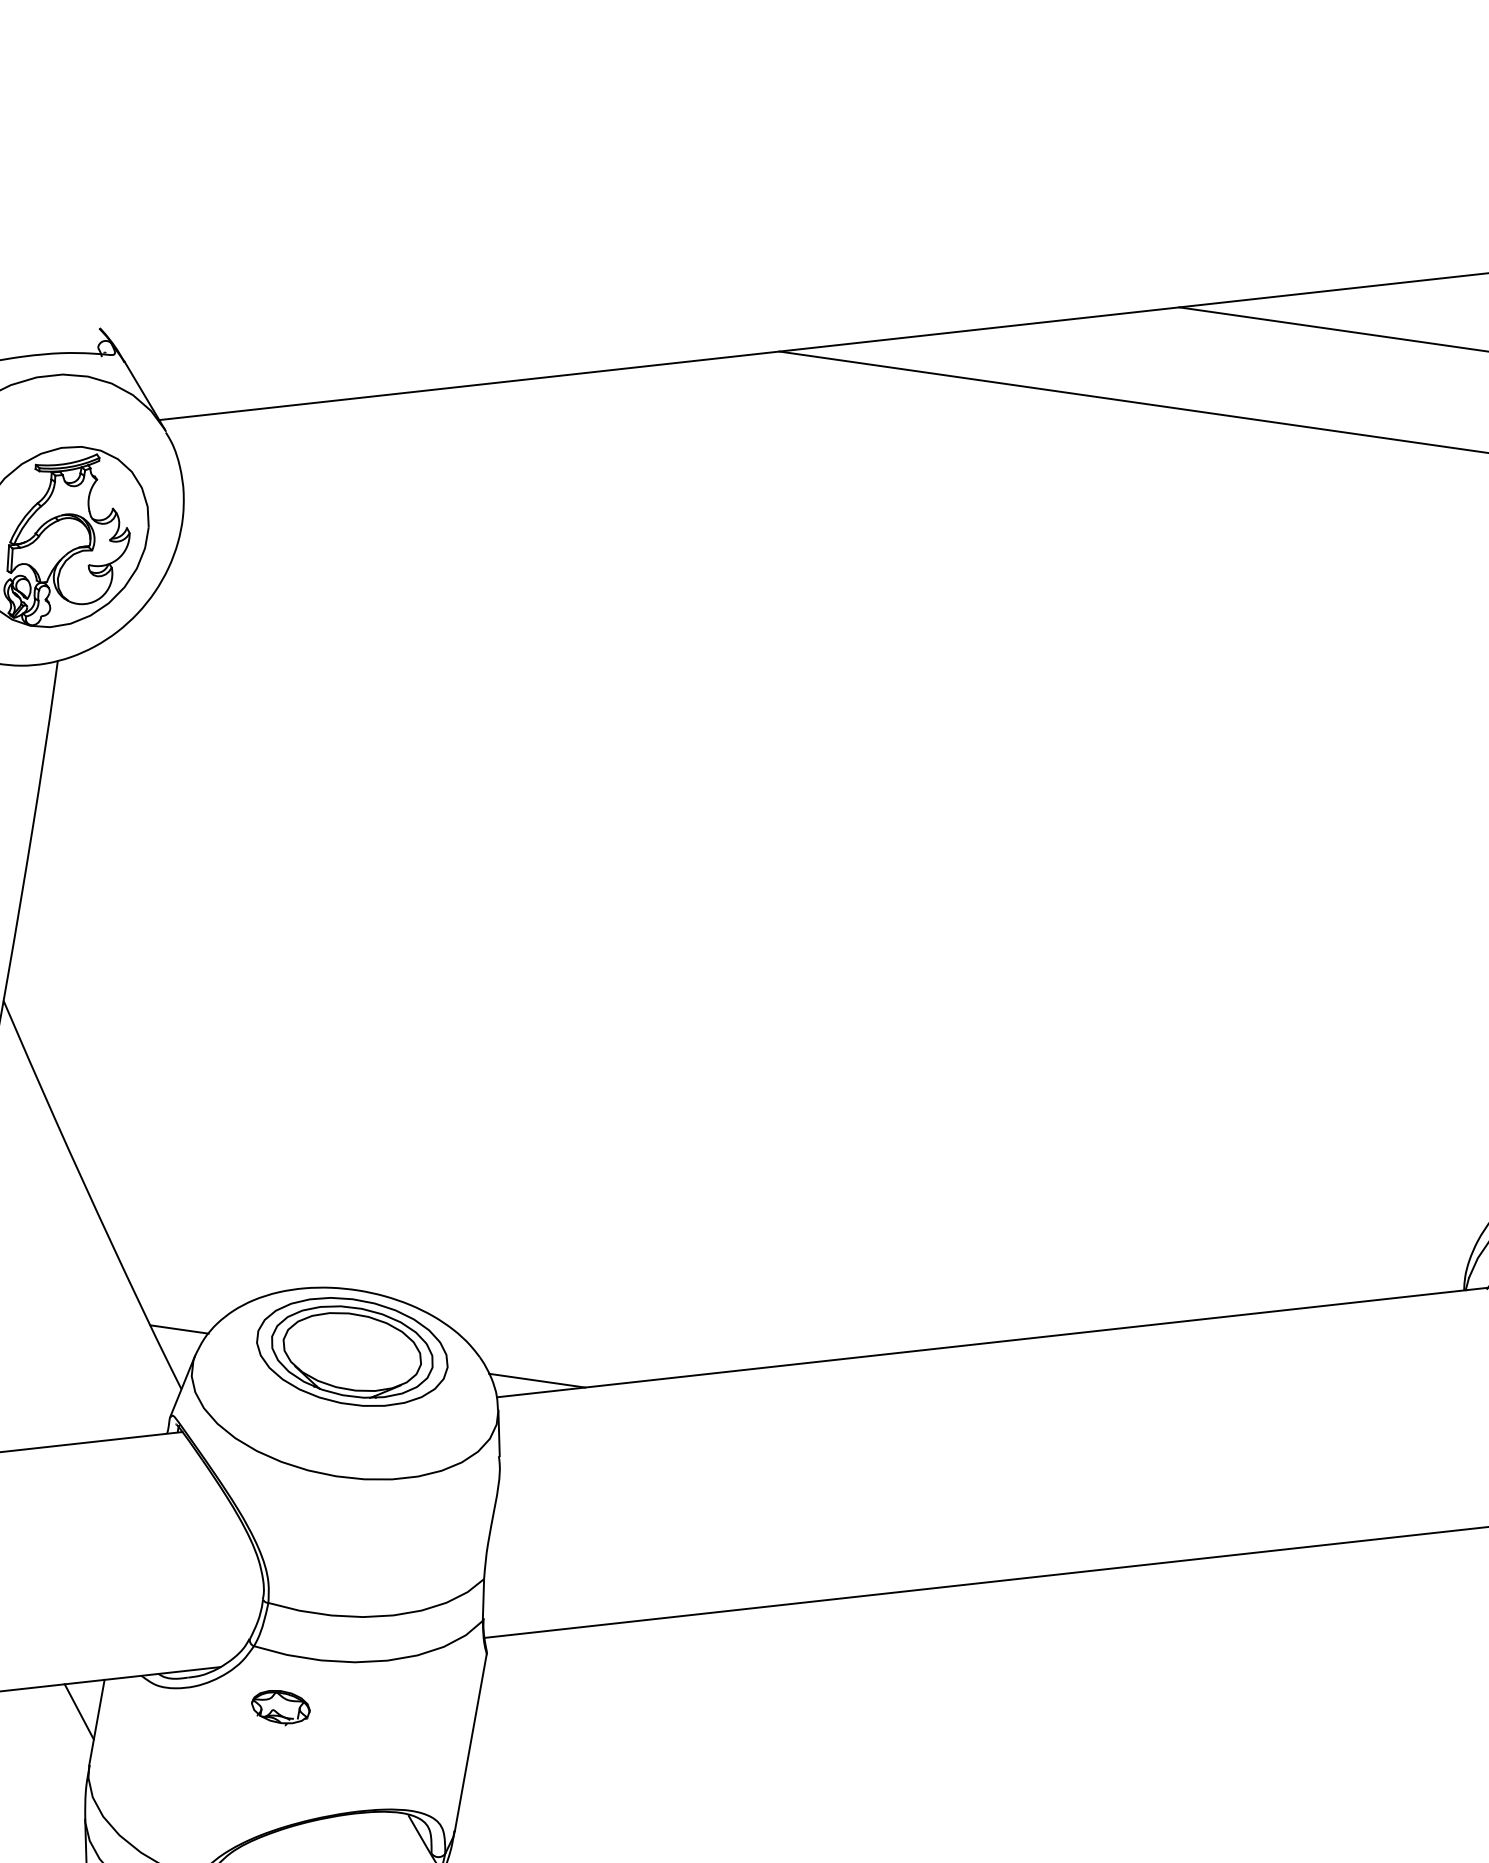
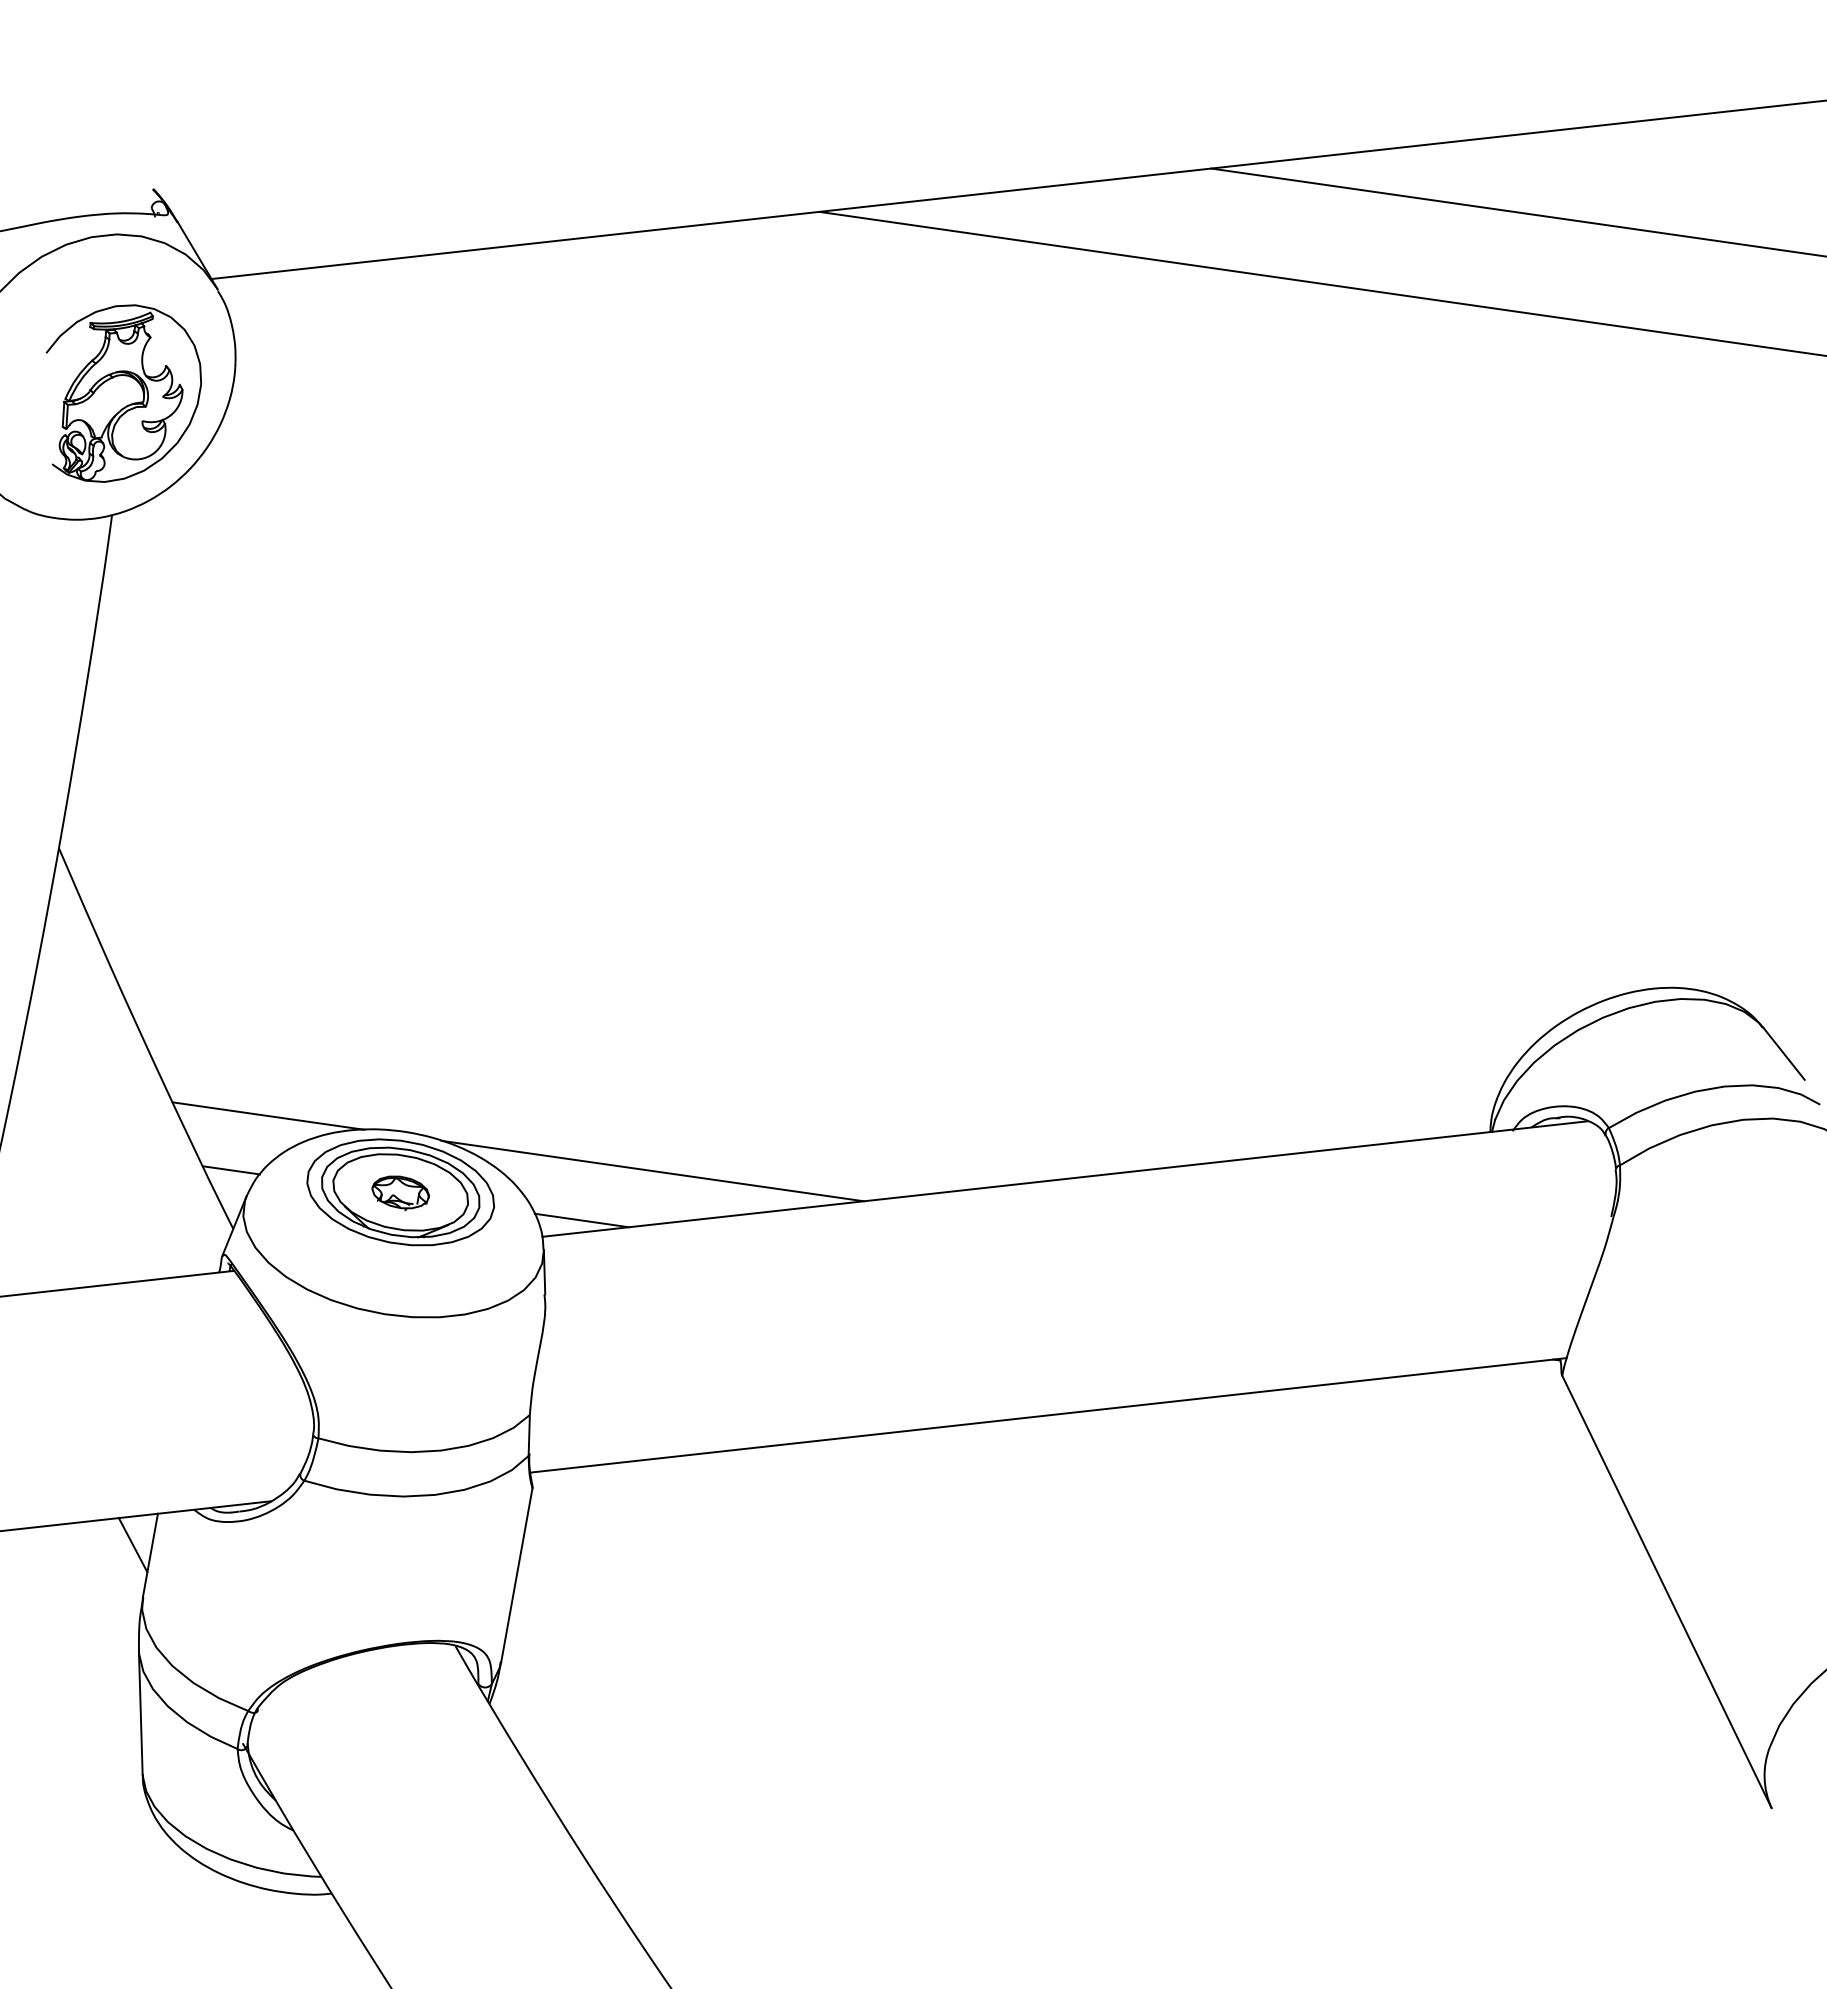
line: (217, 1273) -> (268, 1115), added
line: (609, 1329) -> (652, 1170), added
part: (280, 1708) -> (400, 1193), moved

